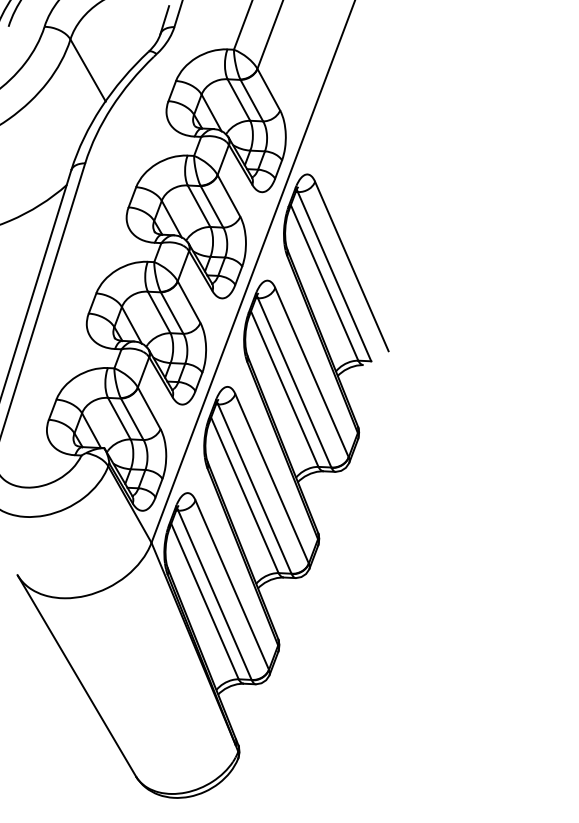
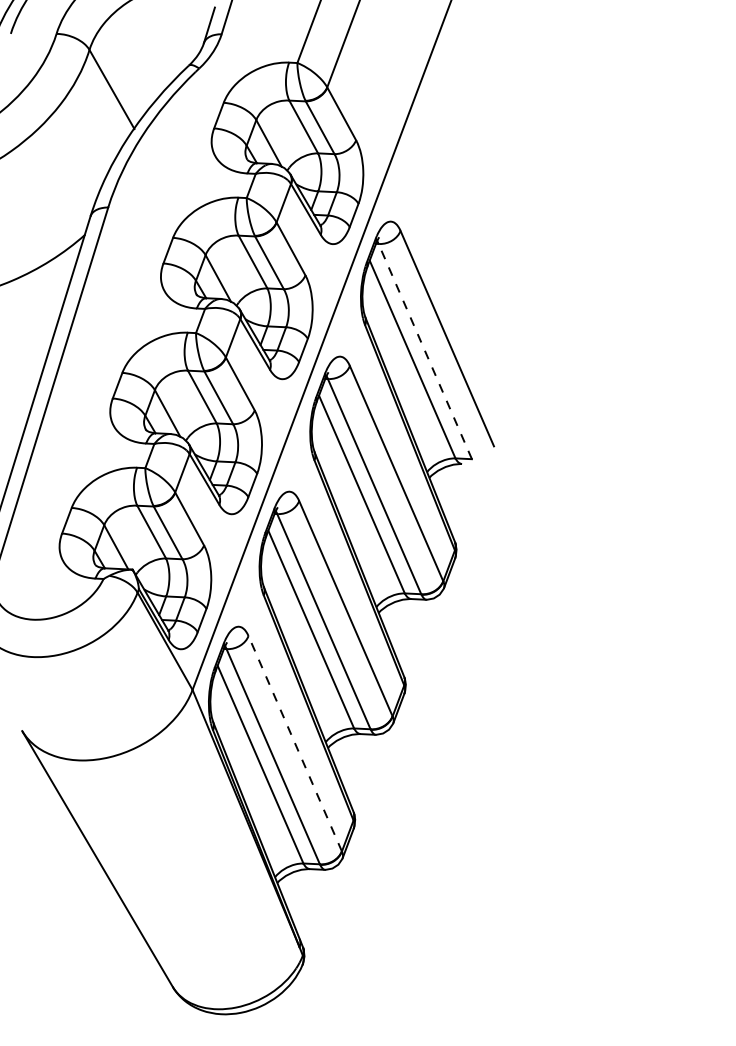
line: (334, 276) -> (425, 351), solid -> dashed
line: (232, 584) -> (295, 743), solid -> dashed

